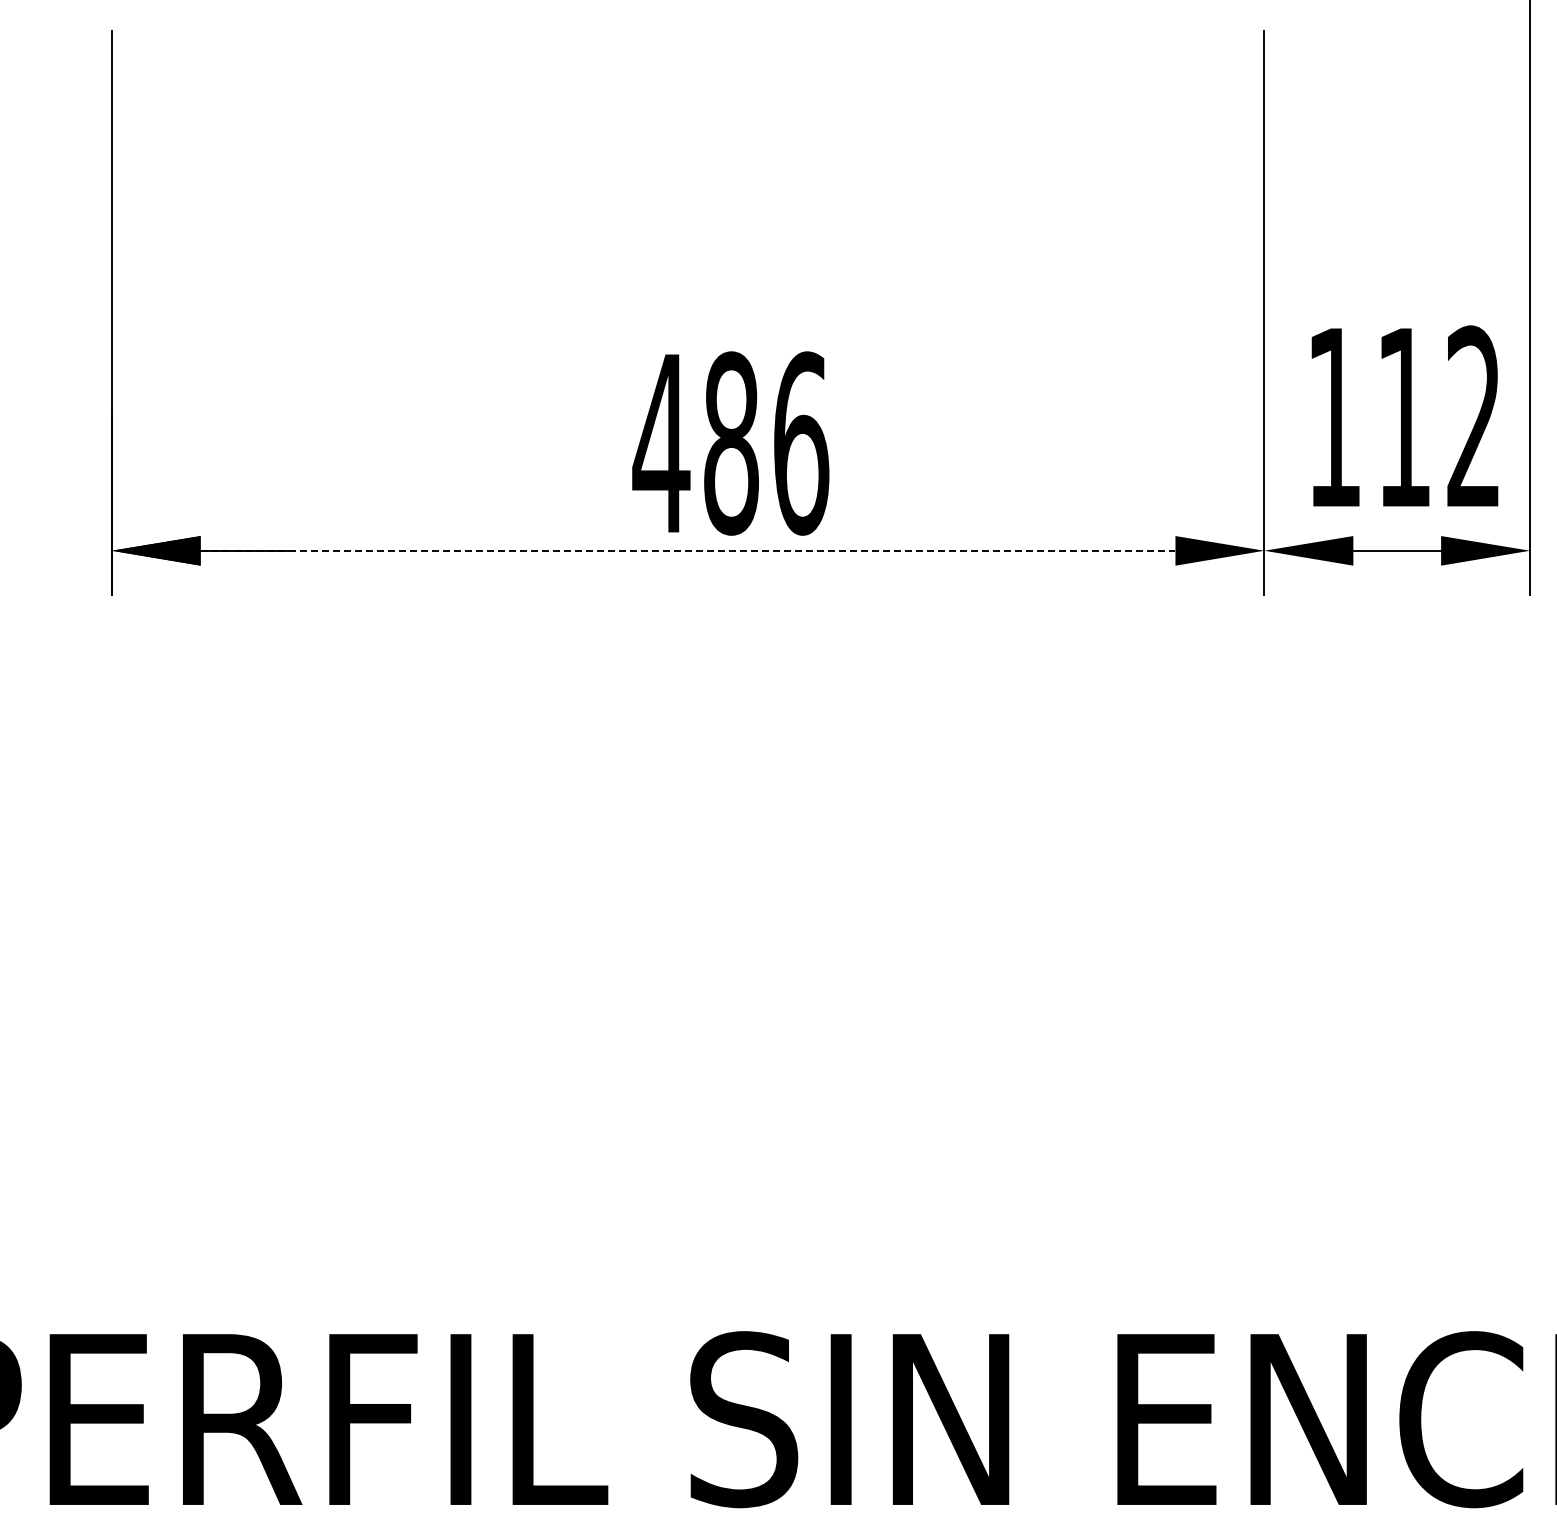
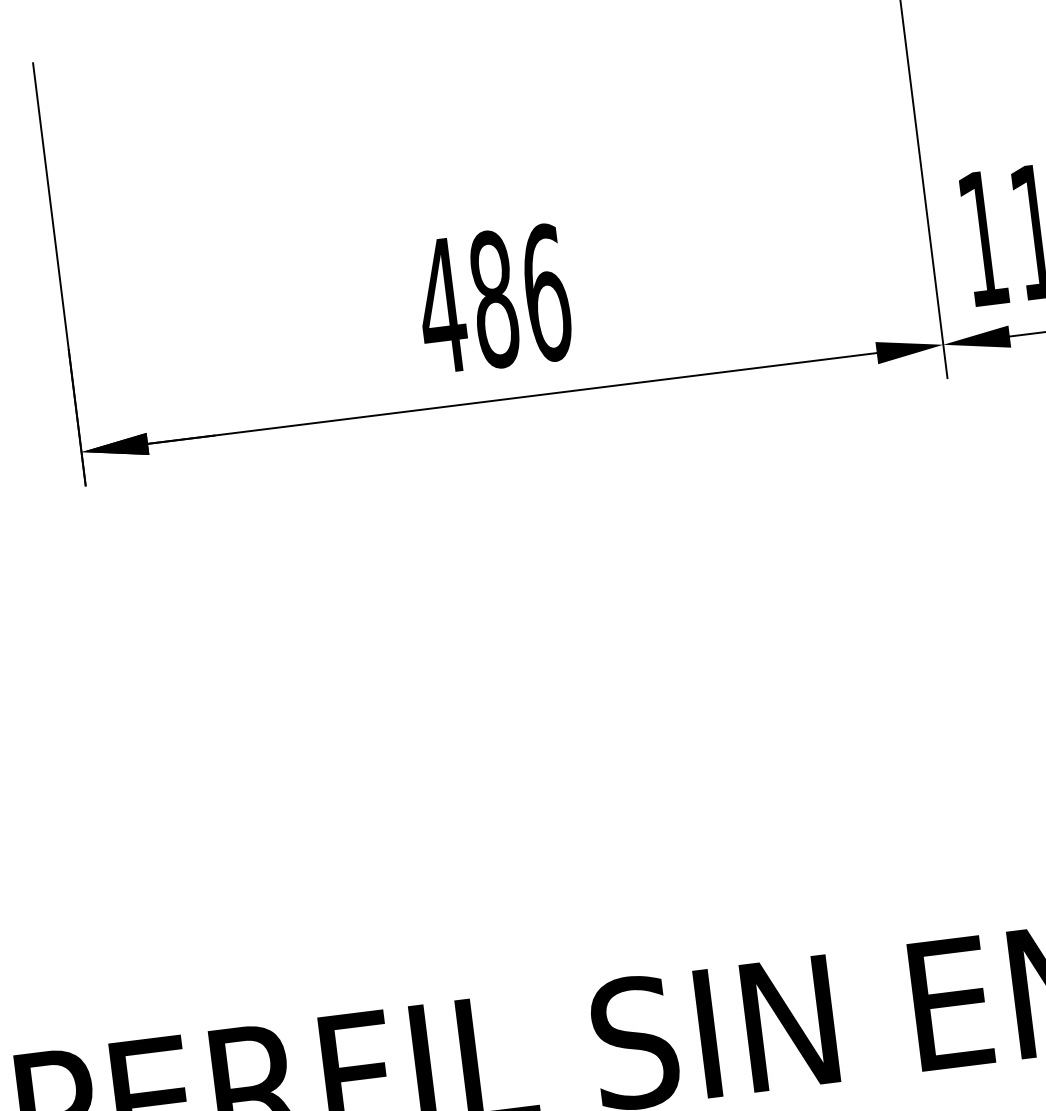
text: (730, 443) -> (493, 299), moved
line: (688, 550) -> (512, 398), dashed -> solid

